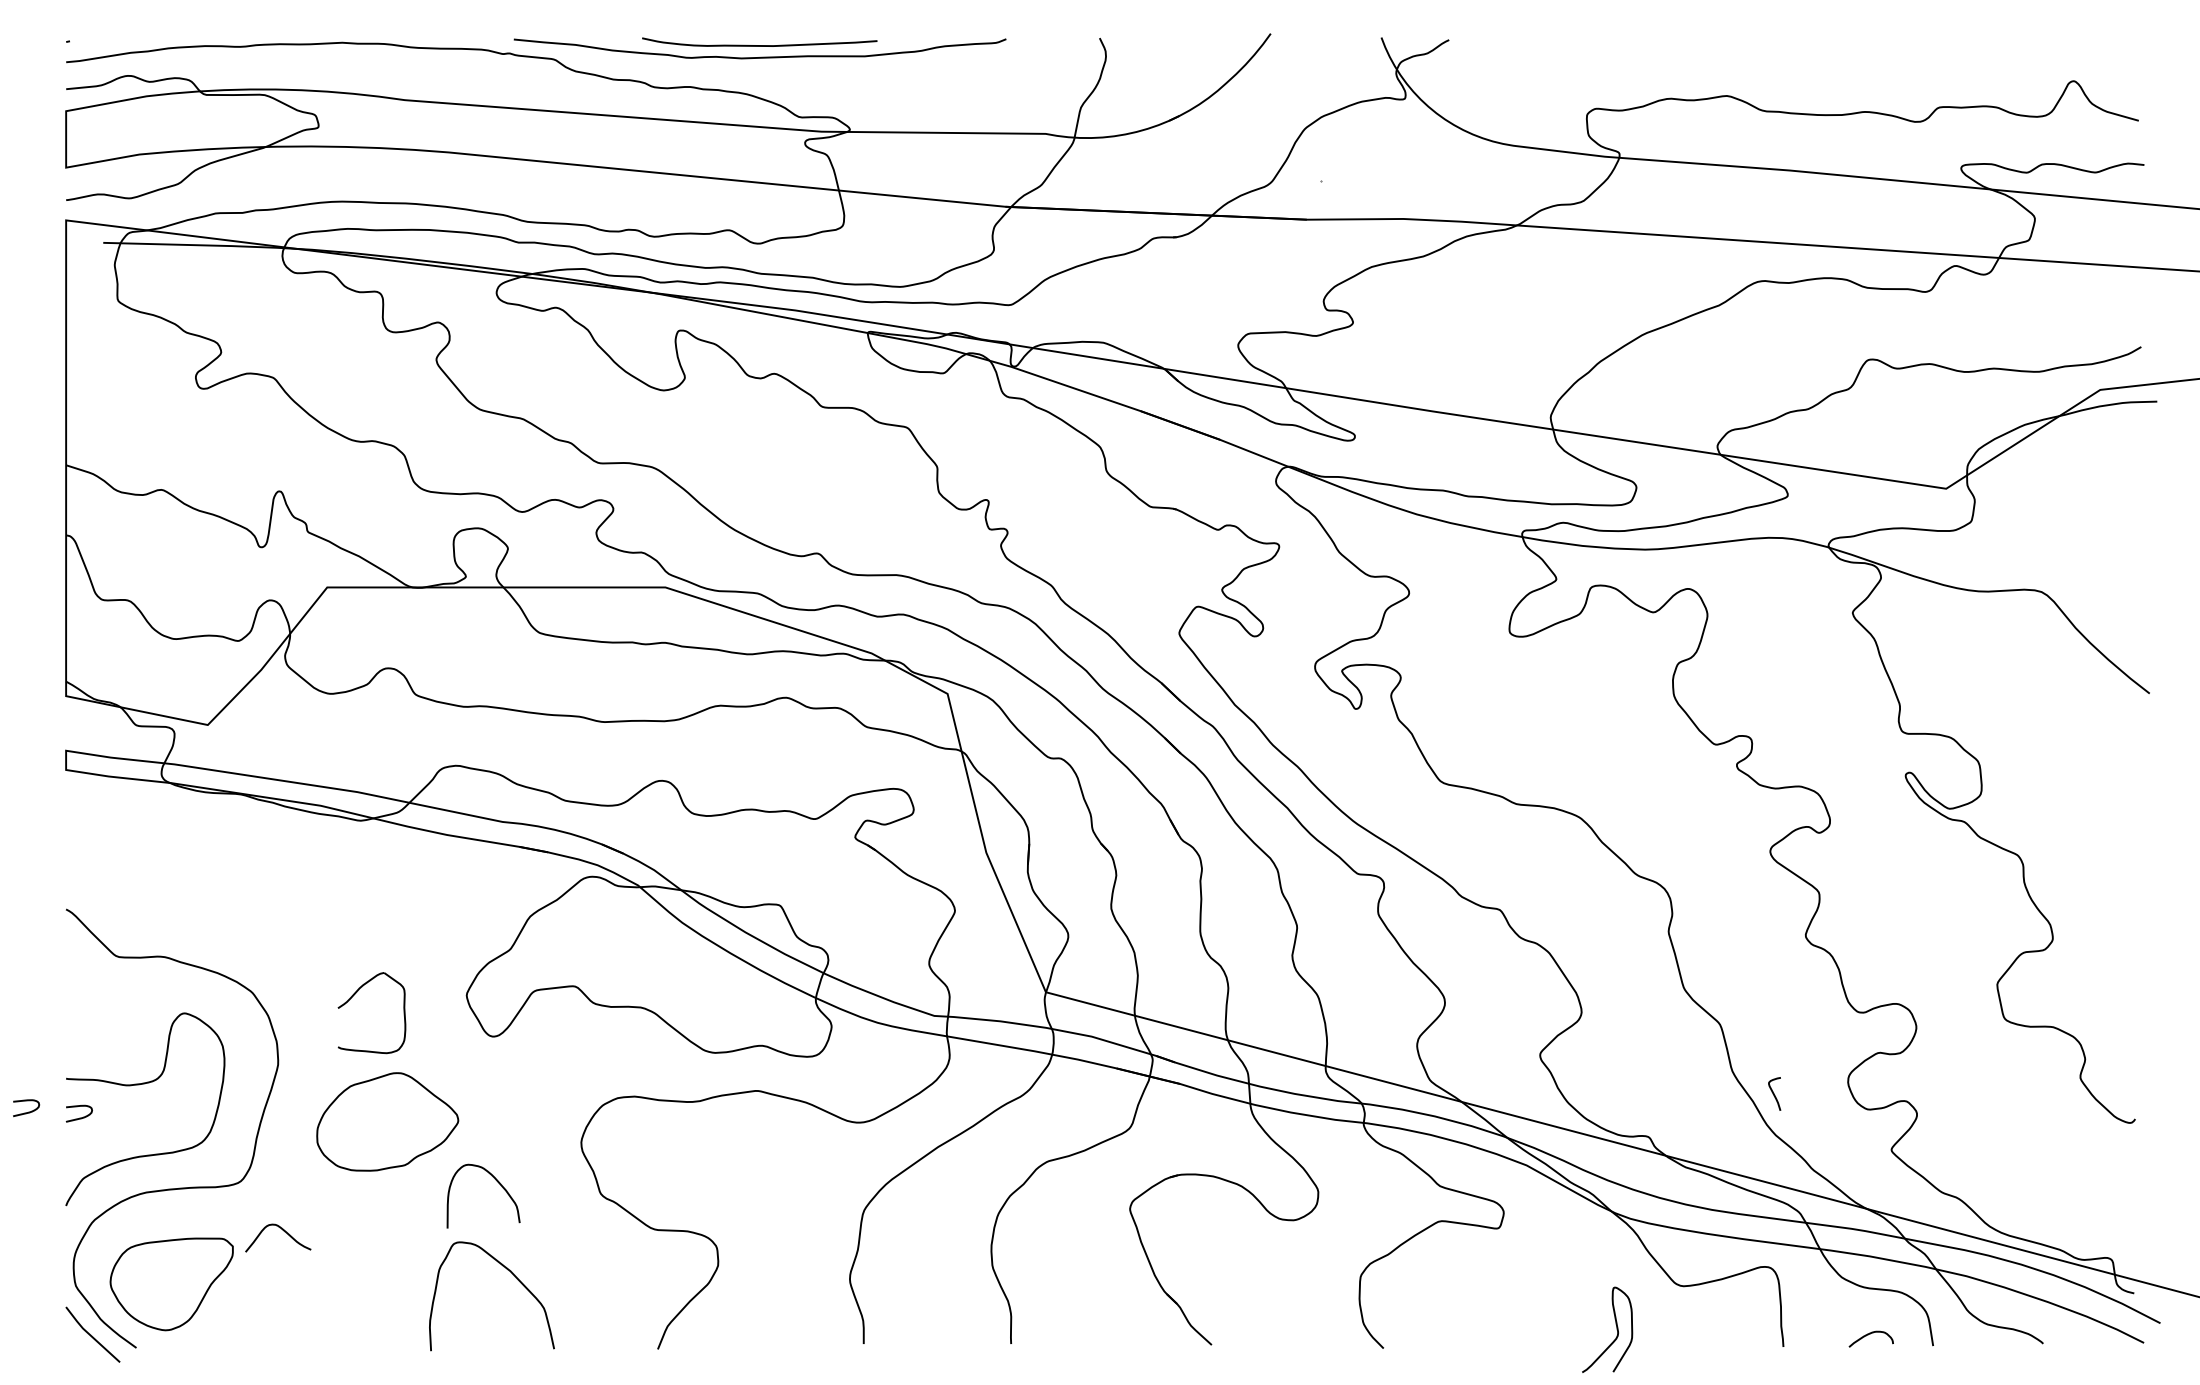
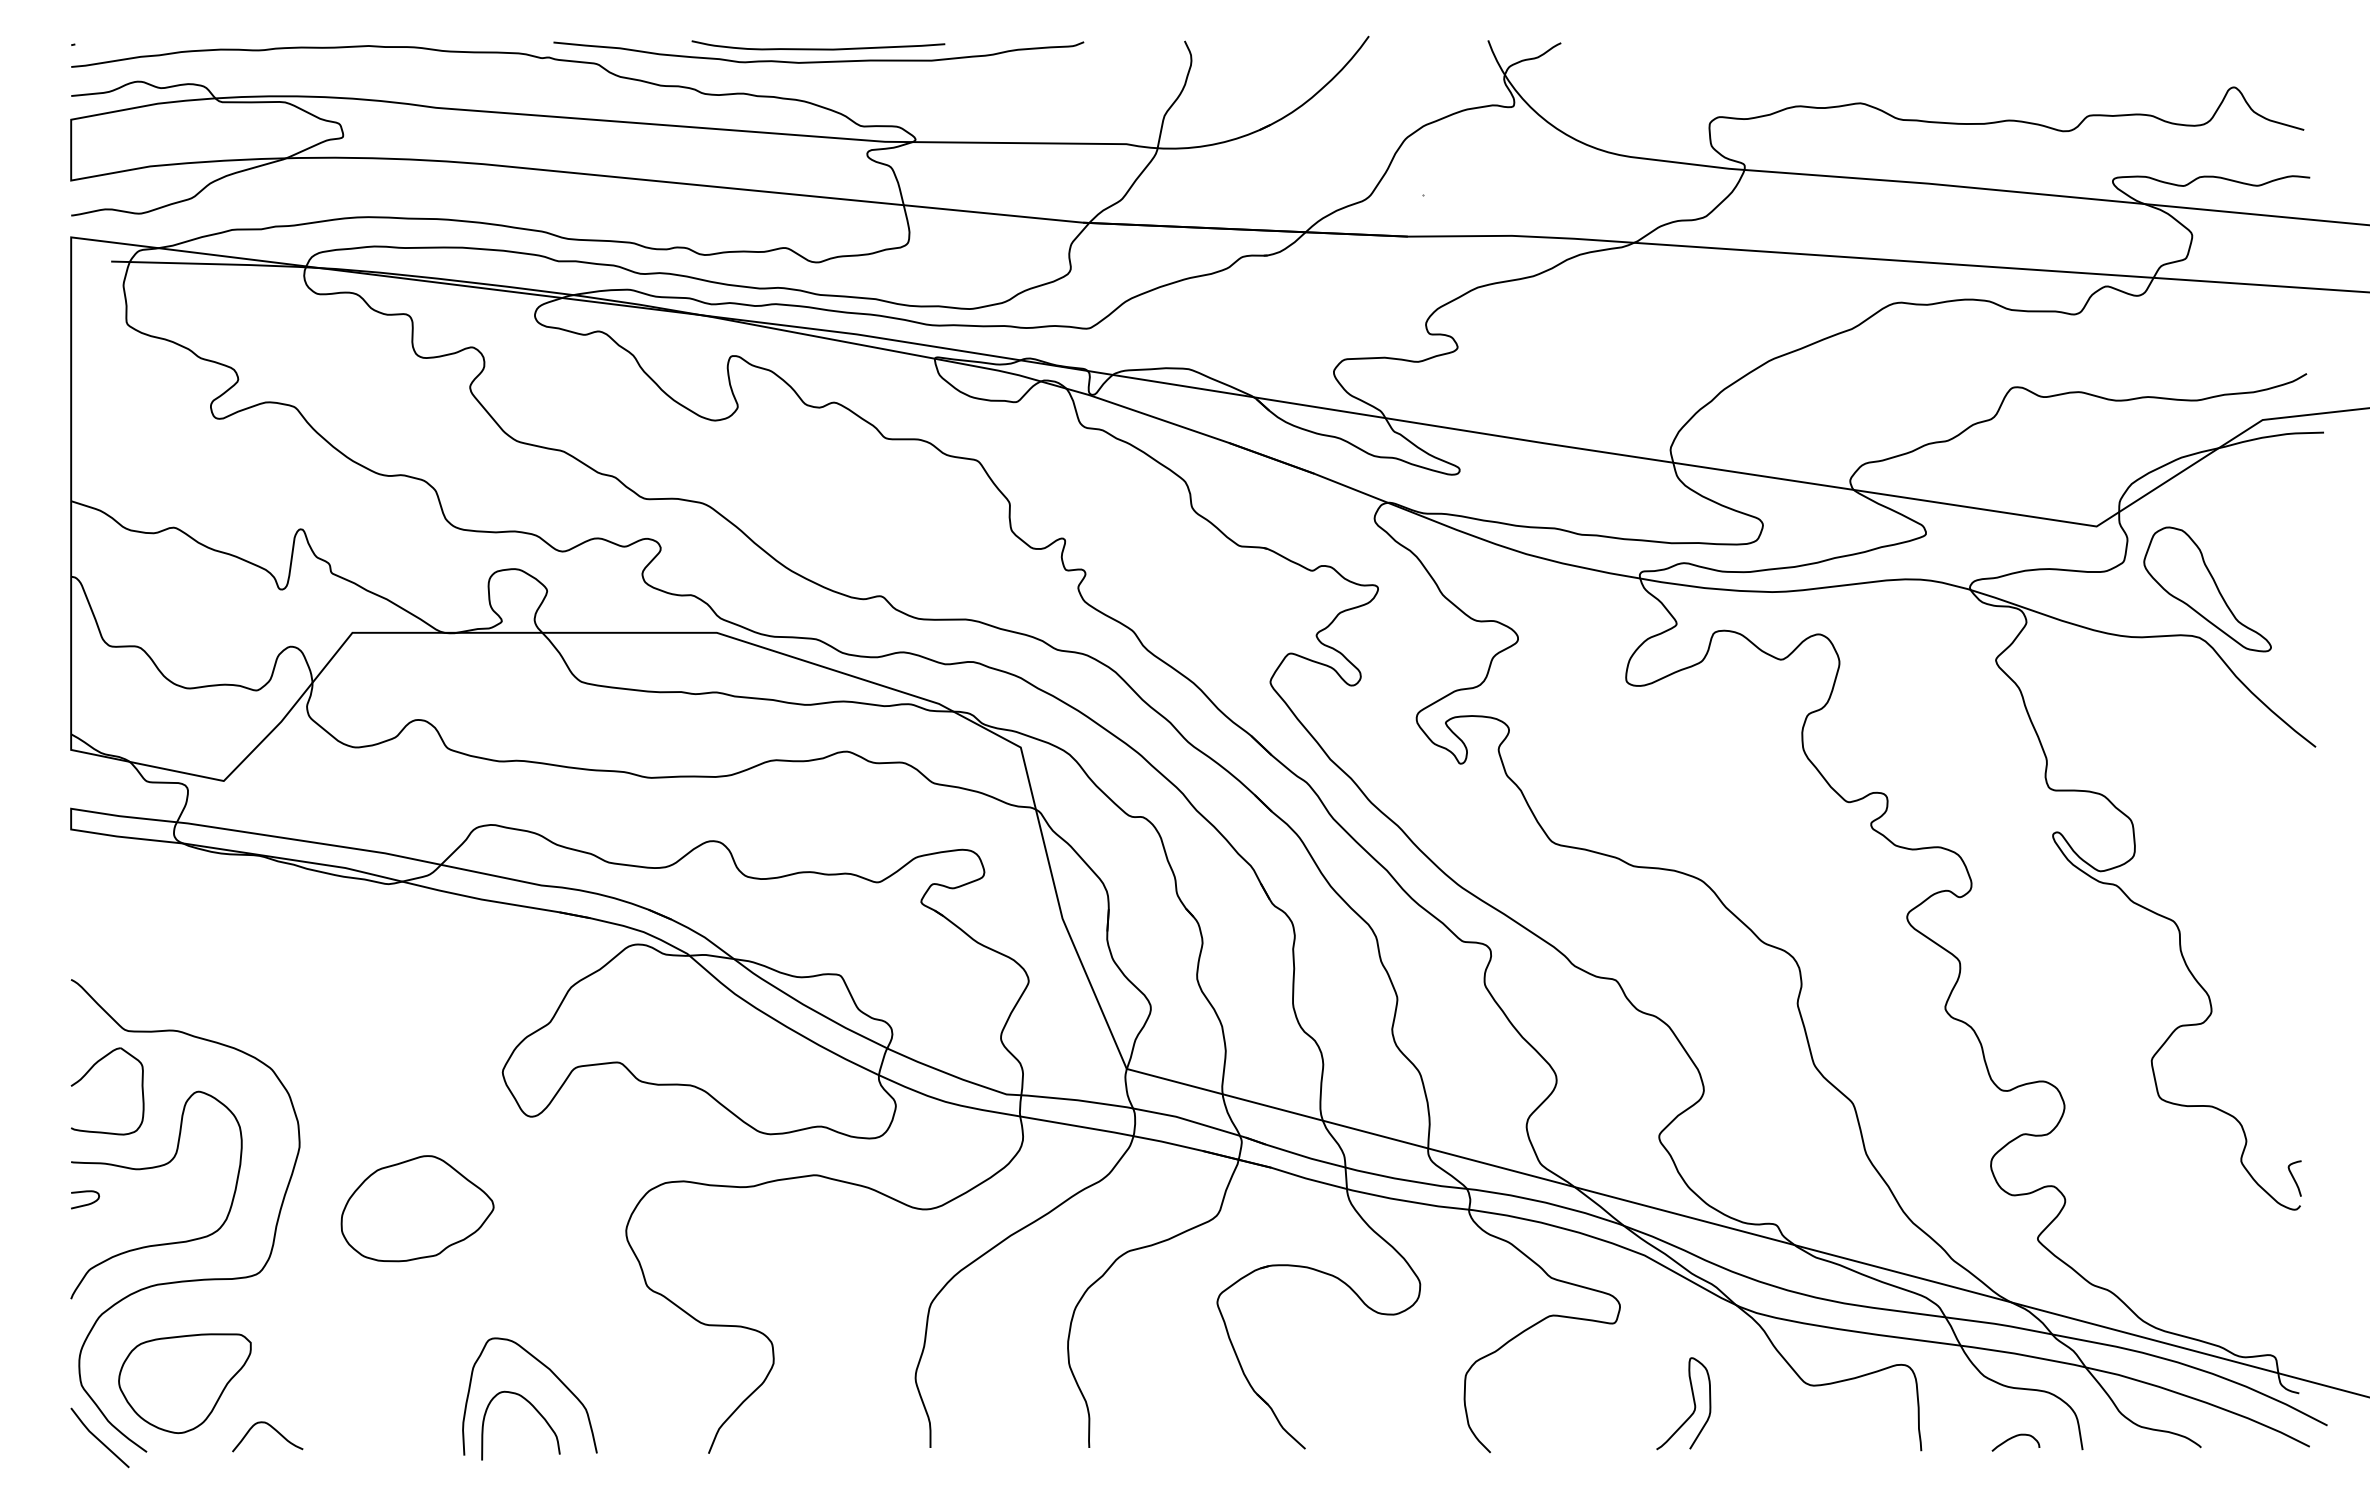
part: (2049, 547) -> (2207, 589), added
part: (354, 995) -> (88, 1072), moved
curve: (1774, 1093) -> (2294, 1178), moved
curve: (28, 1111) -> (30, 1197), removed
curve: (497, 1182) -> (535, 1410), moved
curve: (283, 1231) -> (273, 1429), moved
curve: (1616, 1329) -> (1693, 1403), moved

